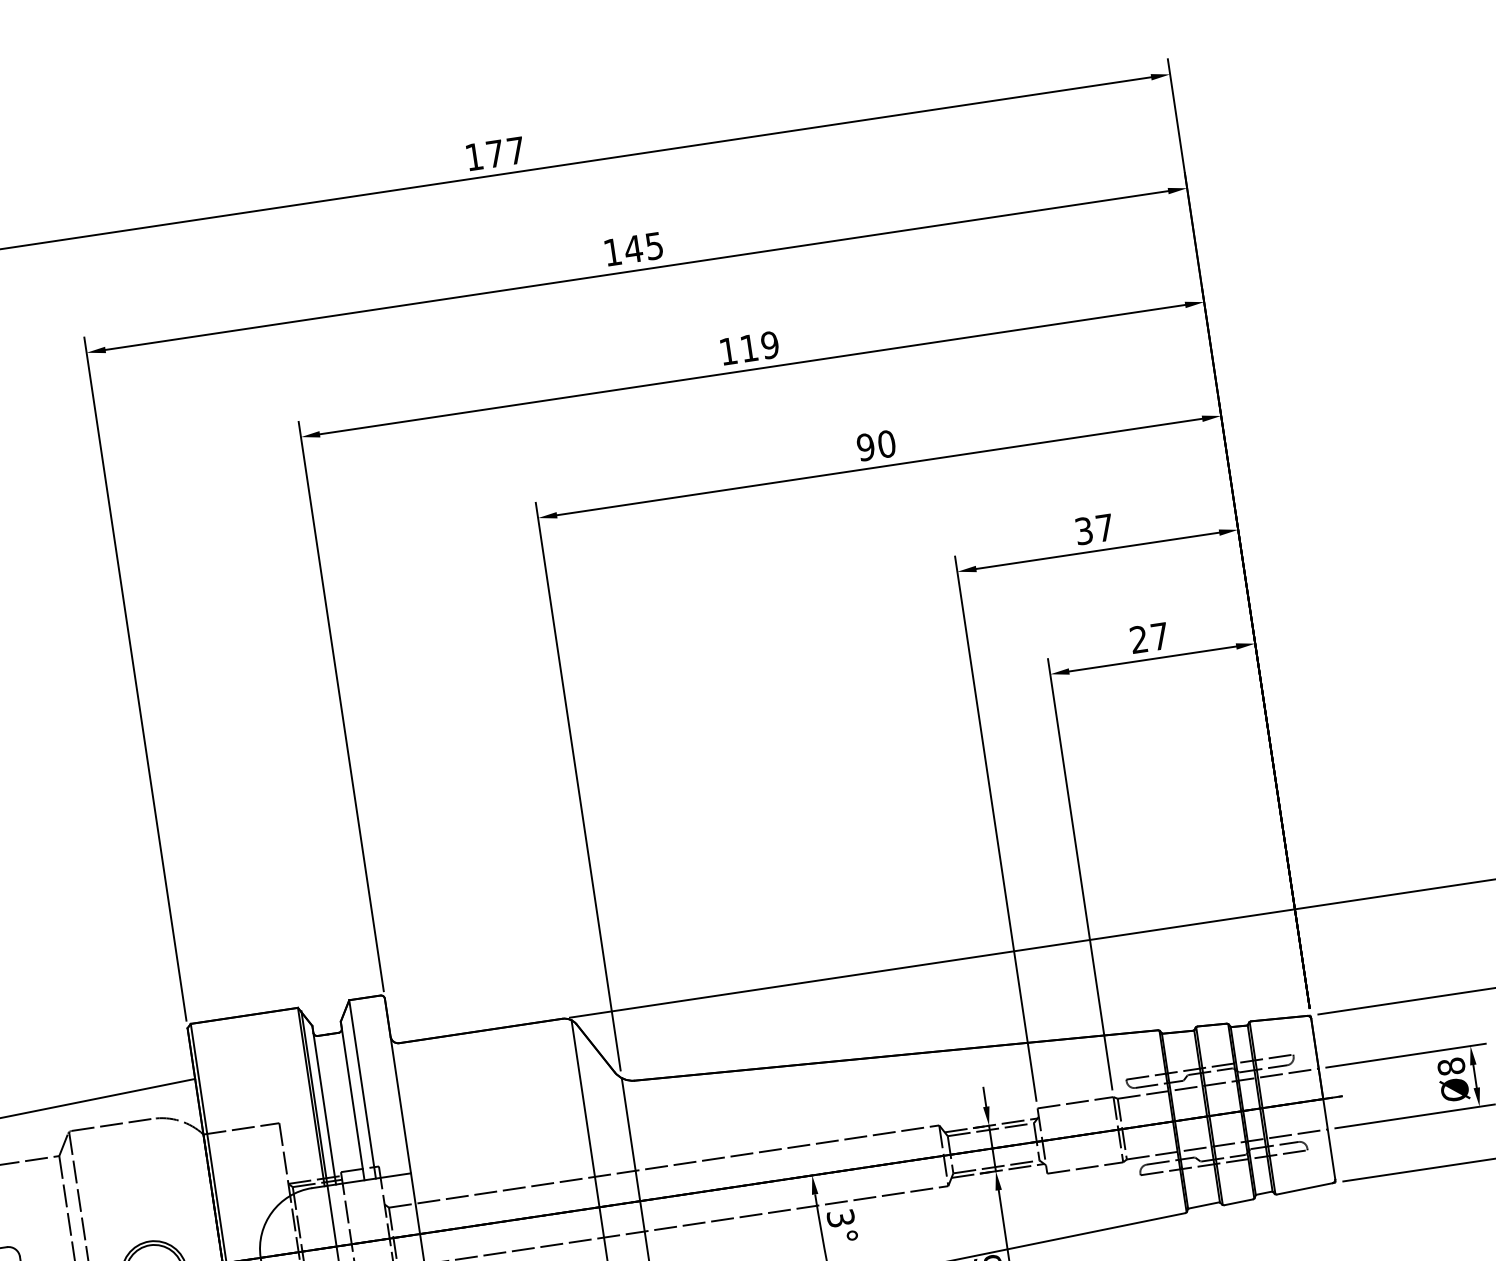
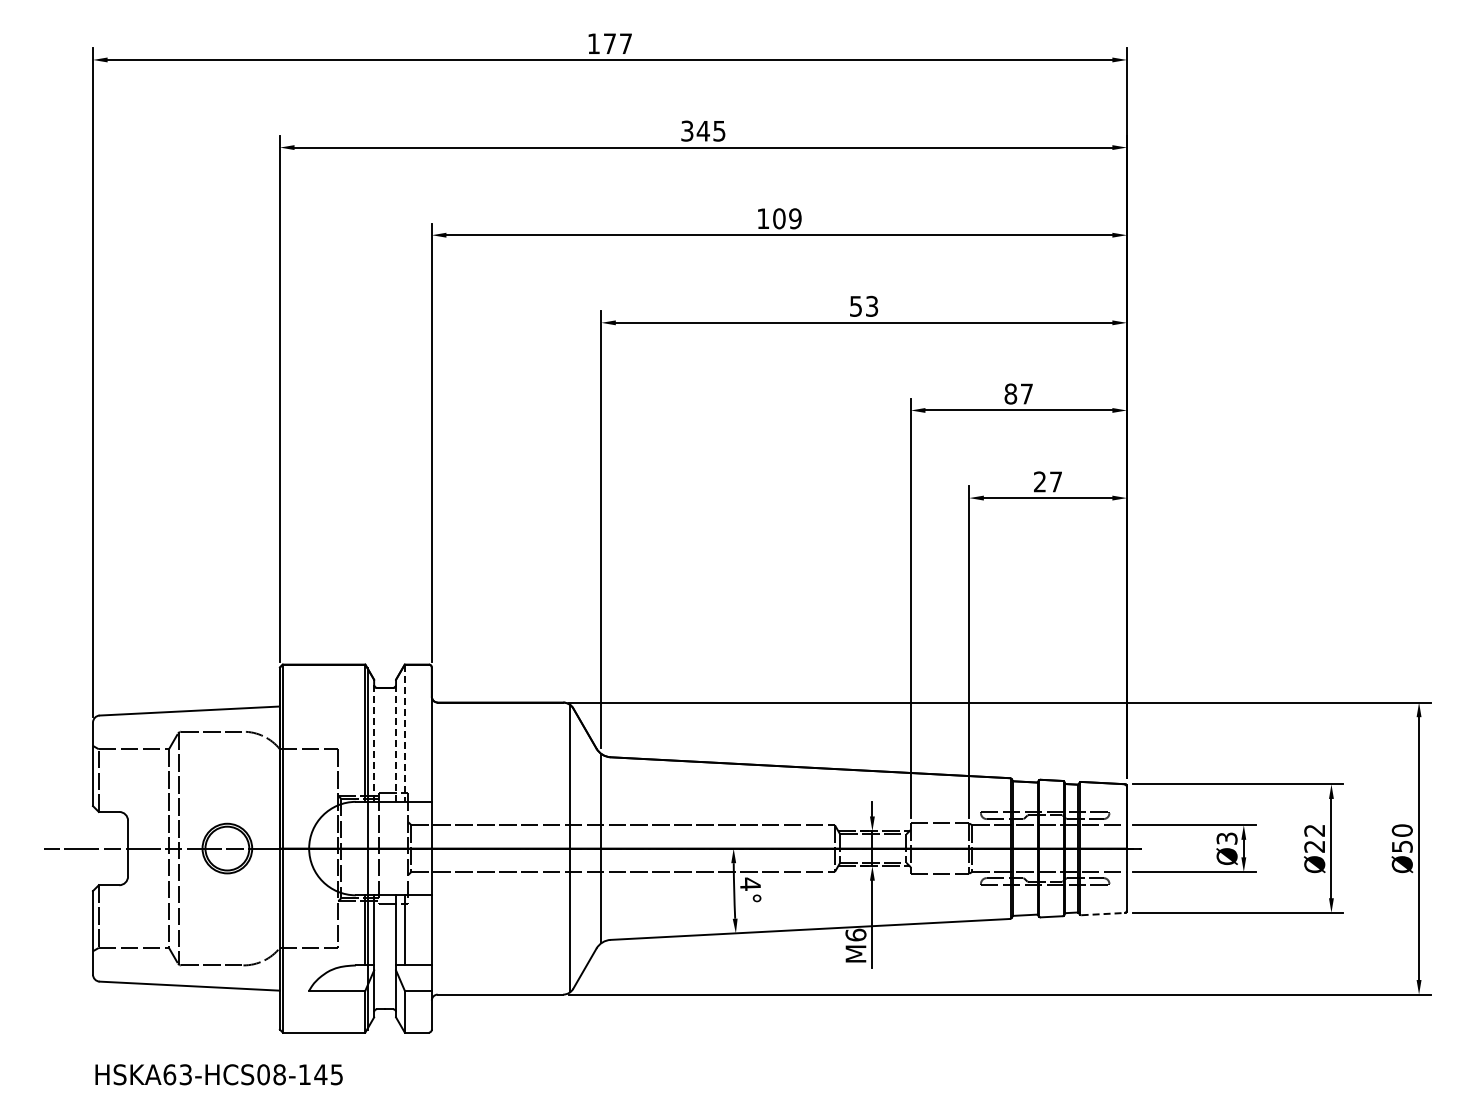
text: (612, 251) -> (687, 130), 145 -> 345
text: (749, 347) -> (779, 218), 119 -> 109
text: (875, 444) -> (863, 305), 90 -> 53
text: (1083, 530) -> (1010, 393), 37 -> 87
text: (1450, 1066) -> (1226, 838), Ø8 -> Ø3
line: (362, 1089) -> (404, 733), solid -> dashed
line: (353, 1100) -> (396, 740), solid -> dashed
line: (324, 1104) -> (374, 740), solid -> dashed
line: (1305, 1189) -> (1103, 914), solid -> dashed
text: (839, 1217) -> (749, 883), 3° -> 4°

